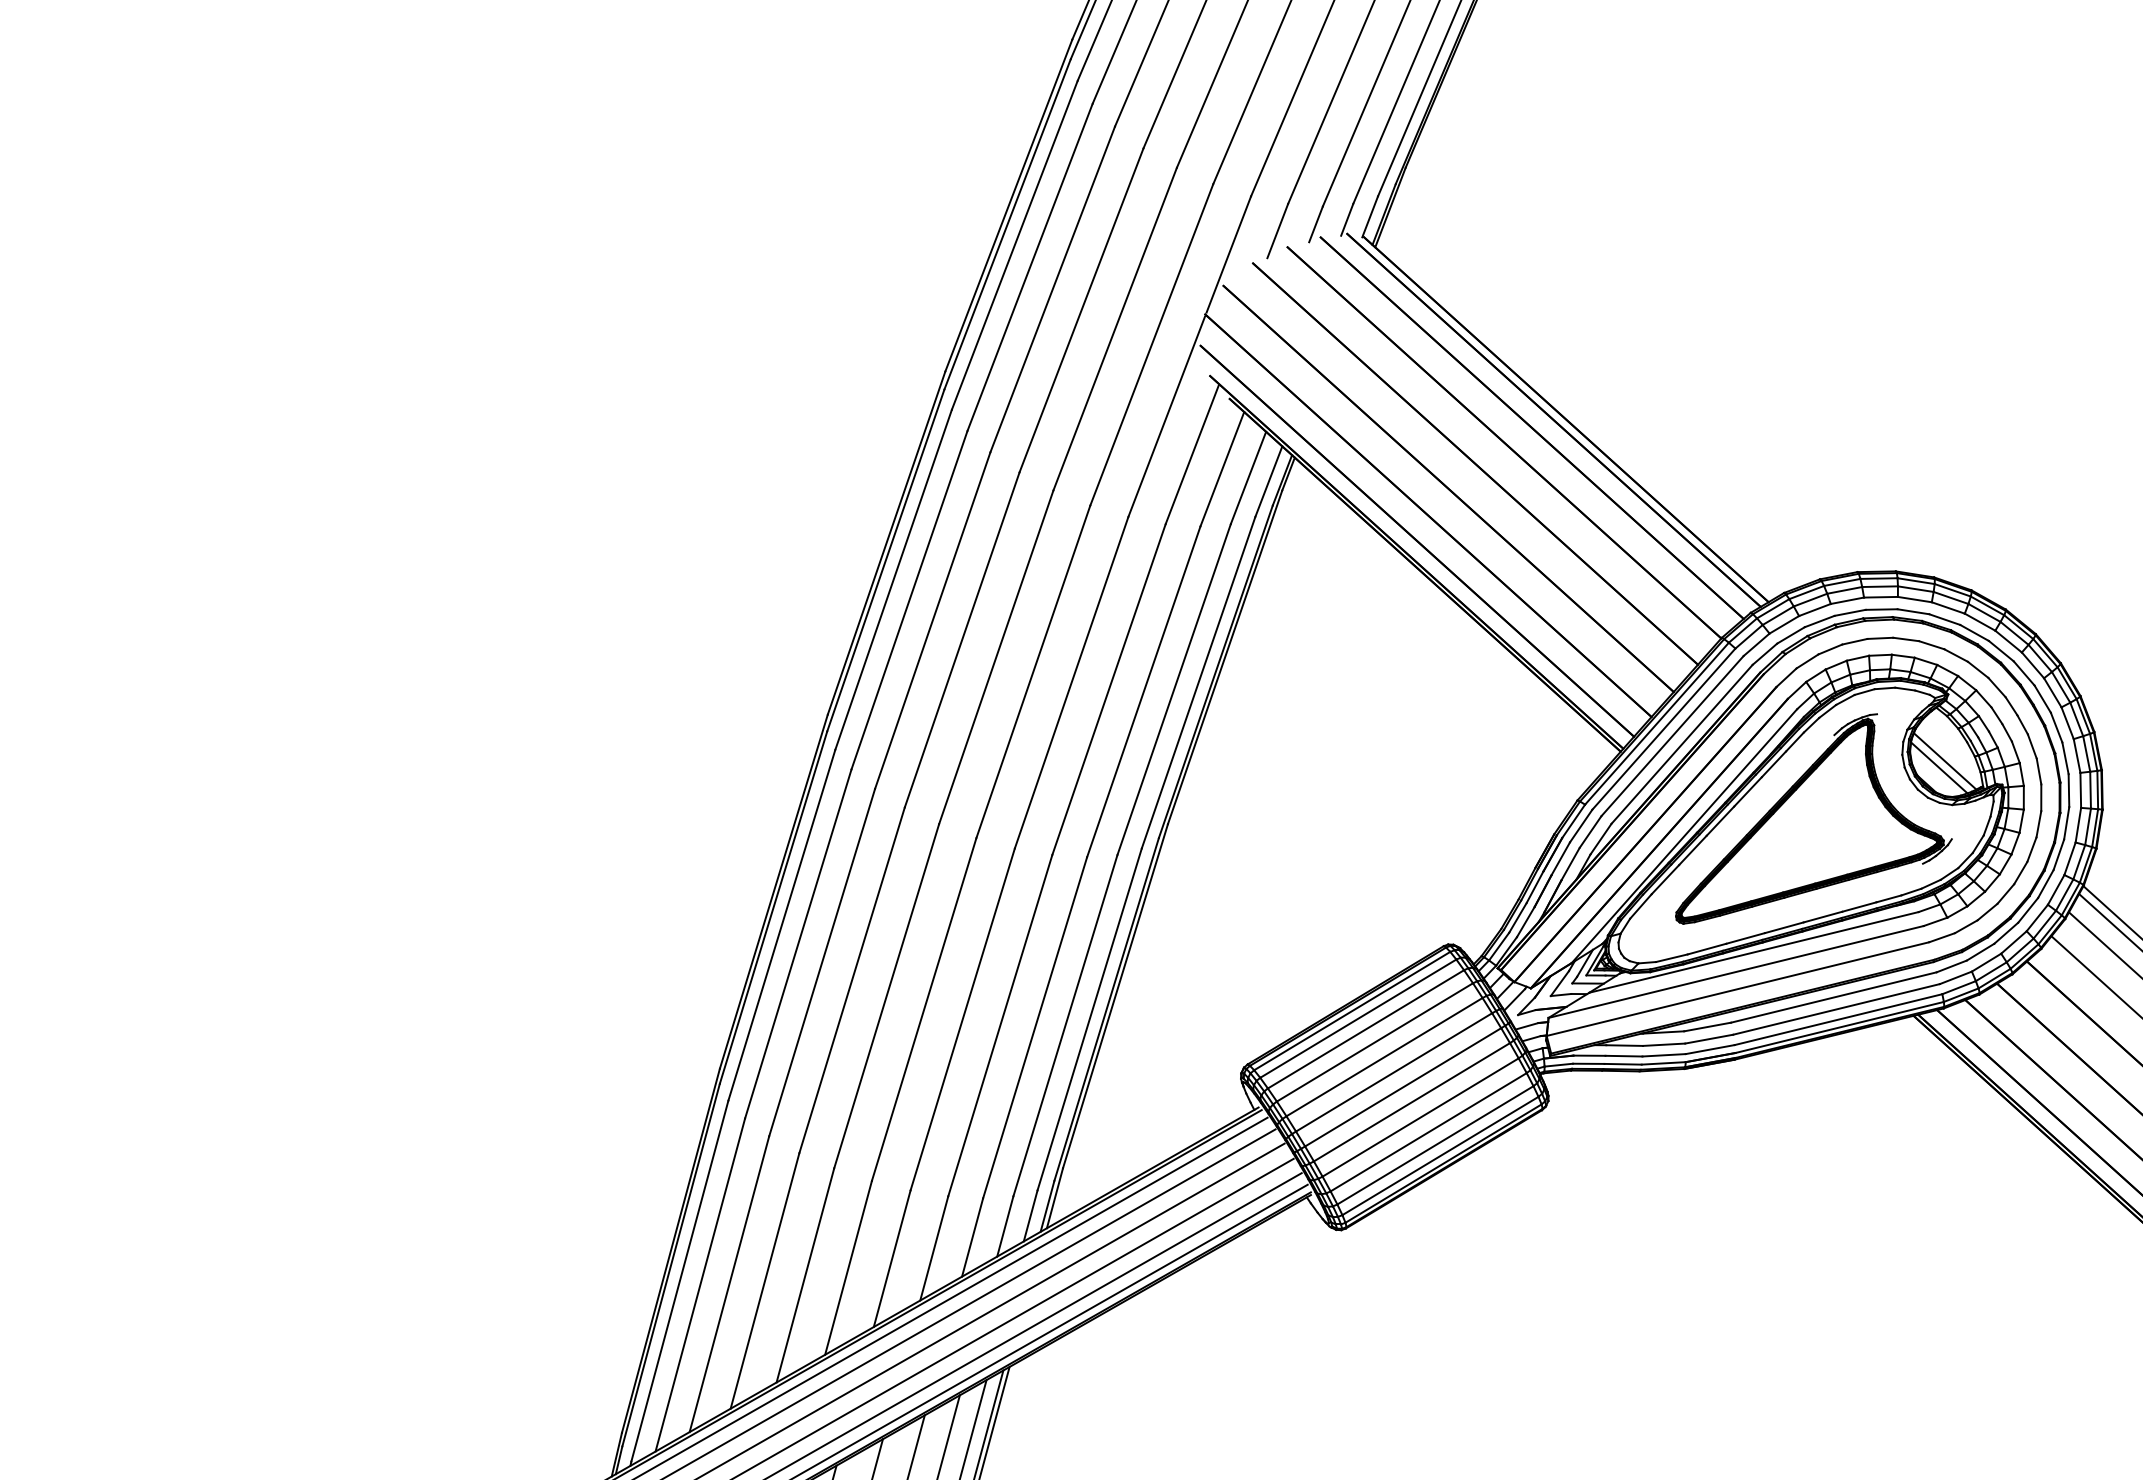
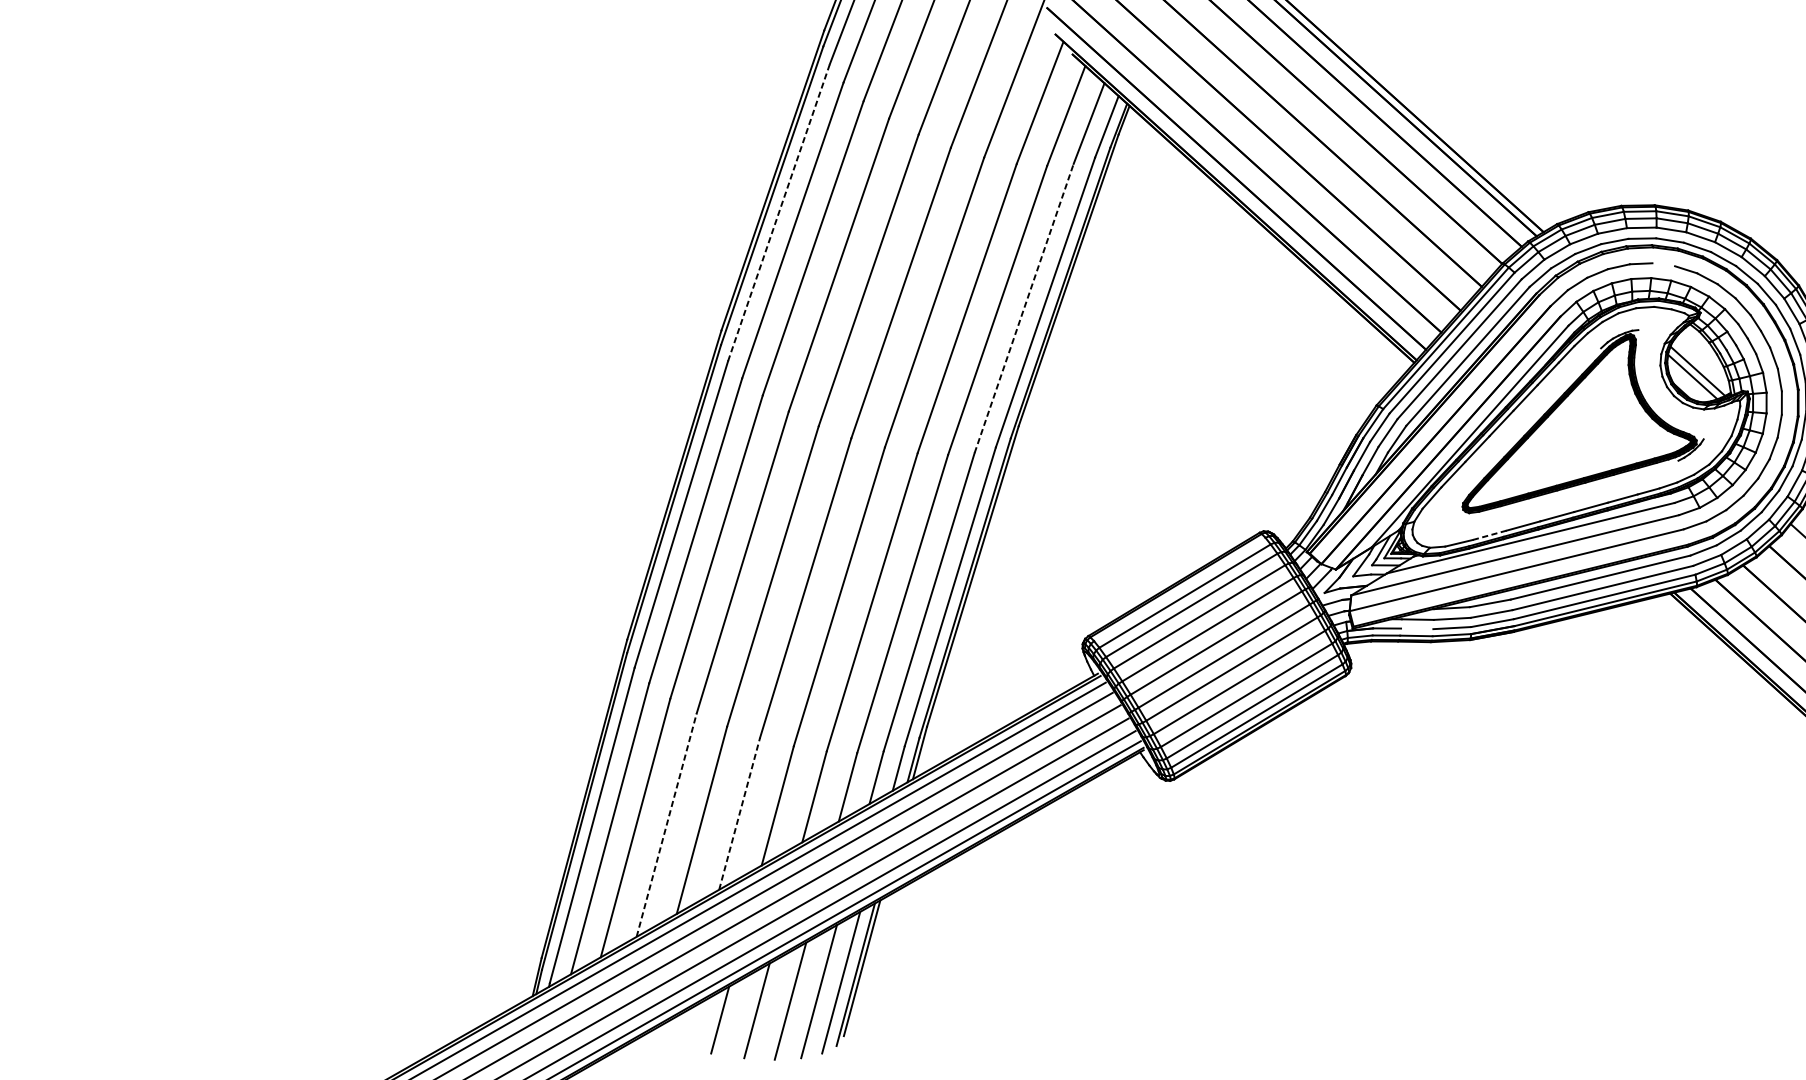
line: (893, 579) -> (778, 212), solid -> dashed
line: (1906, 639) -> (1664, 264), removed
line: (1174, 689) -> (1024, 308), solid -> dashed
line: (1706, 949) -> (1489, 535), solid -> dashed
line: (1352, 1010) -> (1179, 588), removed
line: (1623, 1055) -> (1416, 628), removed
line: (848, 1267) -> (739, 813), solid -> dashed
line: (765, 1280) -> (667, 824), solid -> dashed

